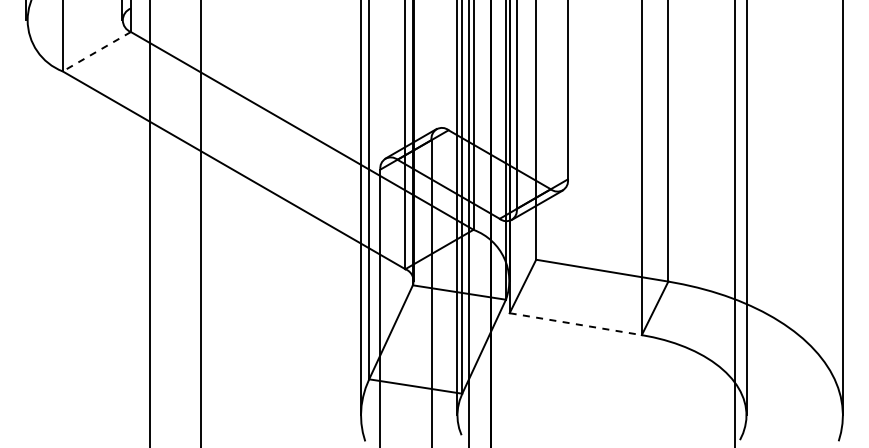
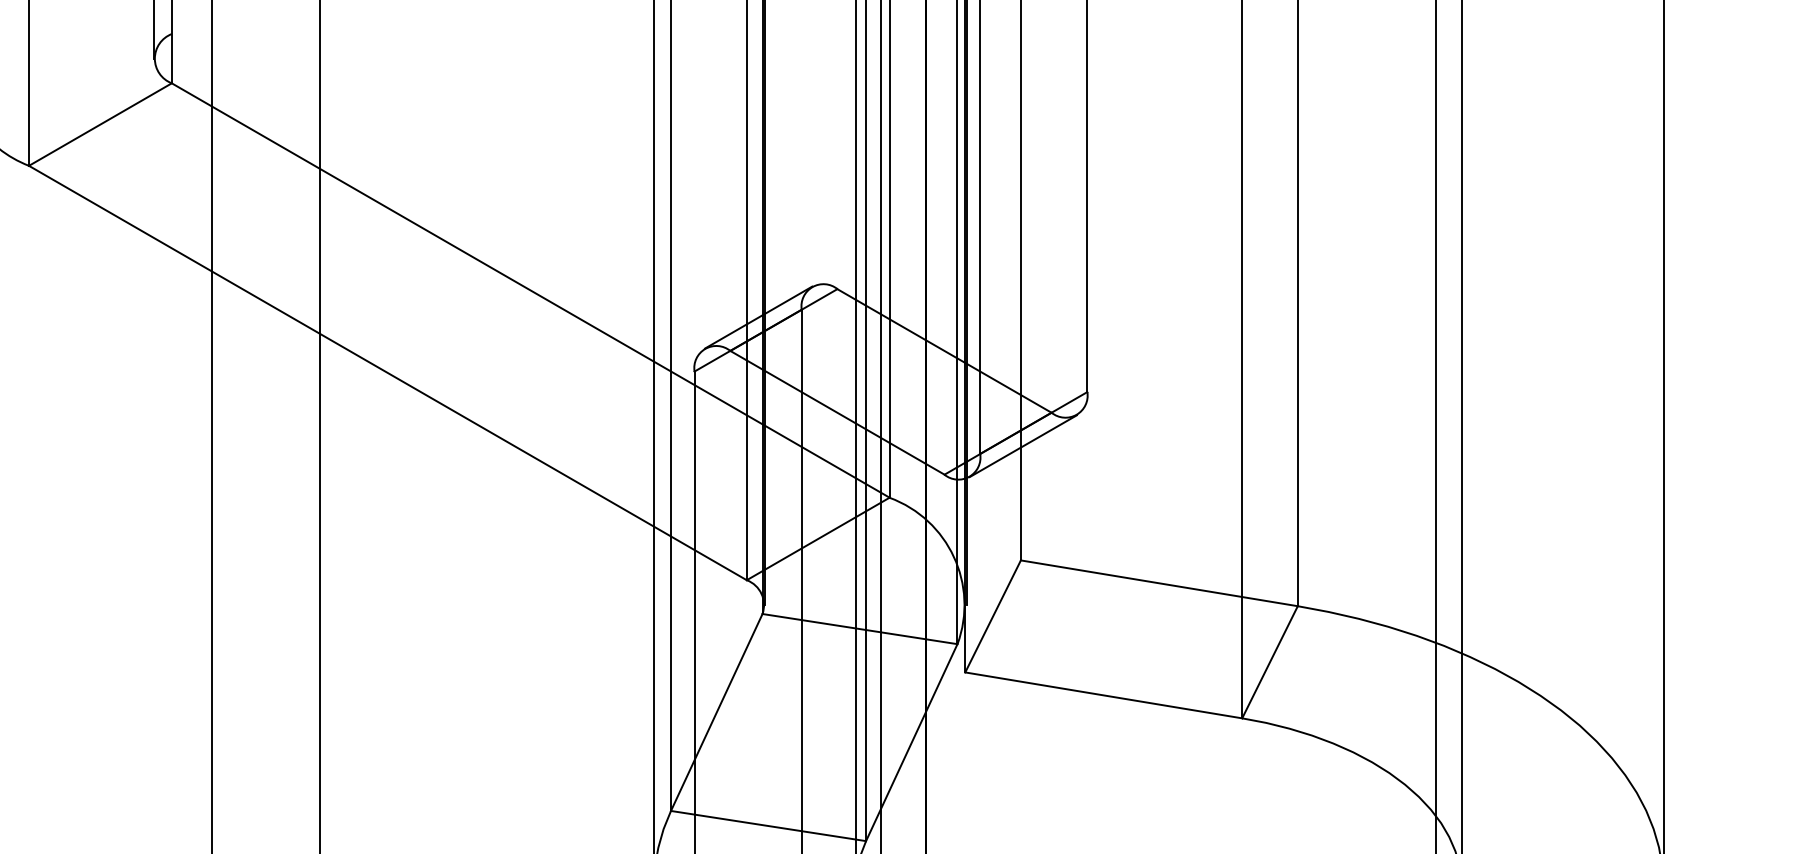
line: (96, 51) -> (99, 124), dashed -> solid
line: (575, 324) -> (1103, 696), dashed -> solid

